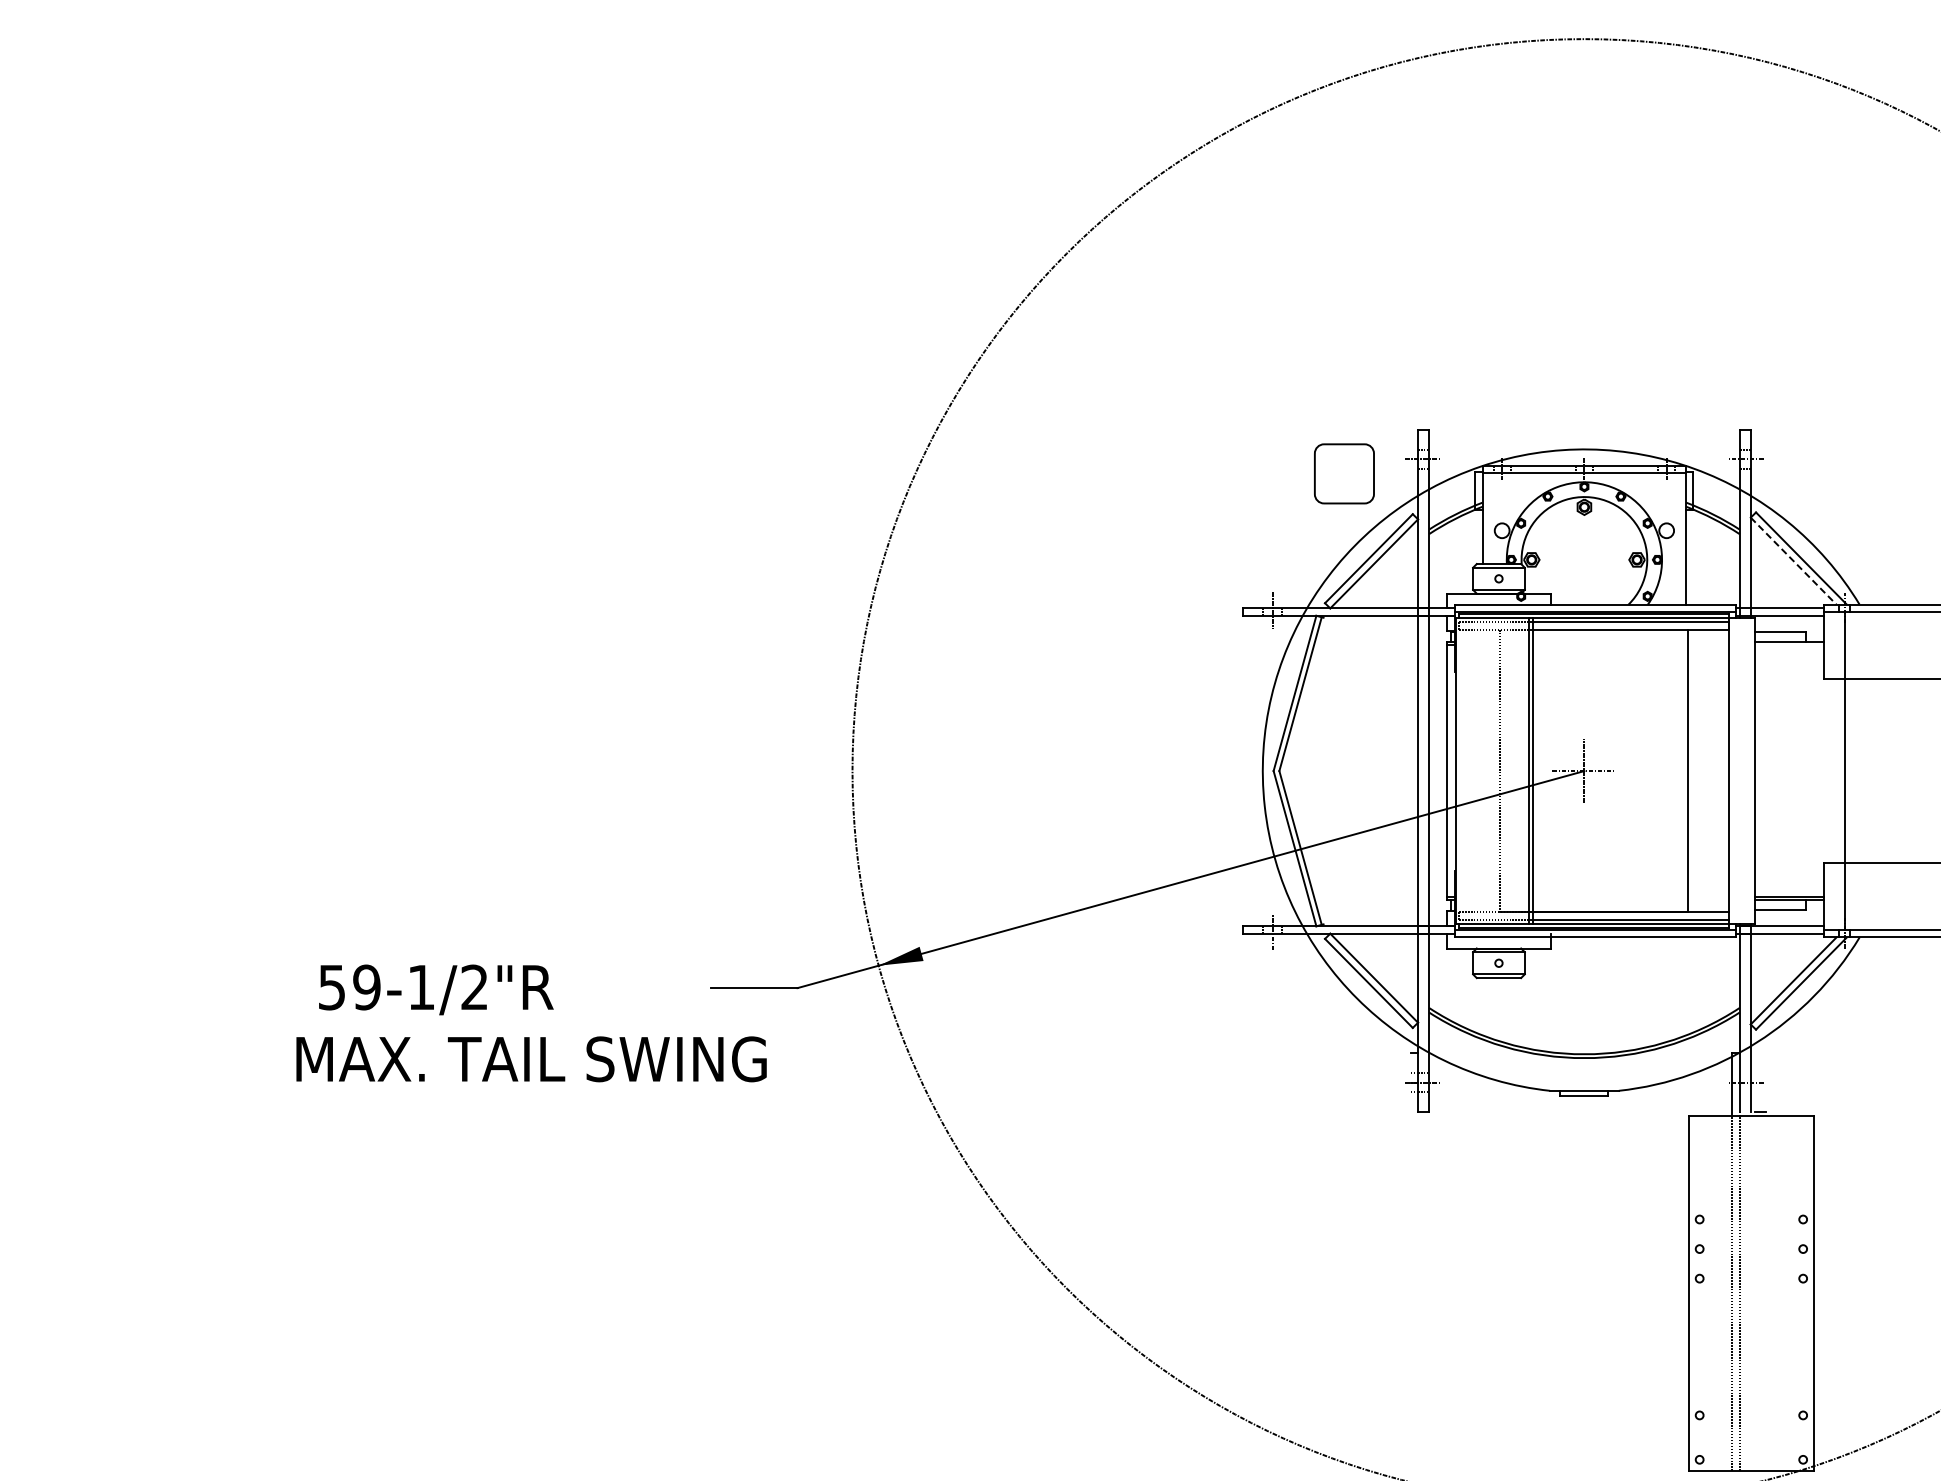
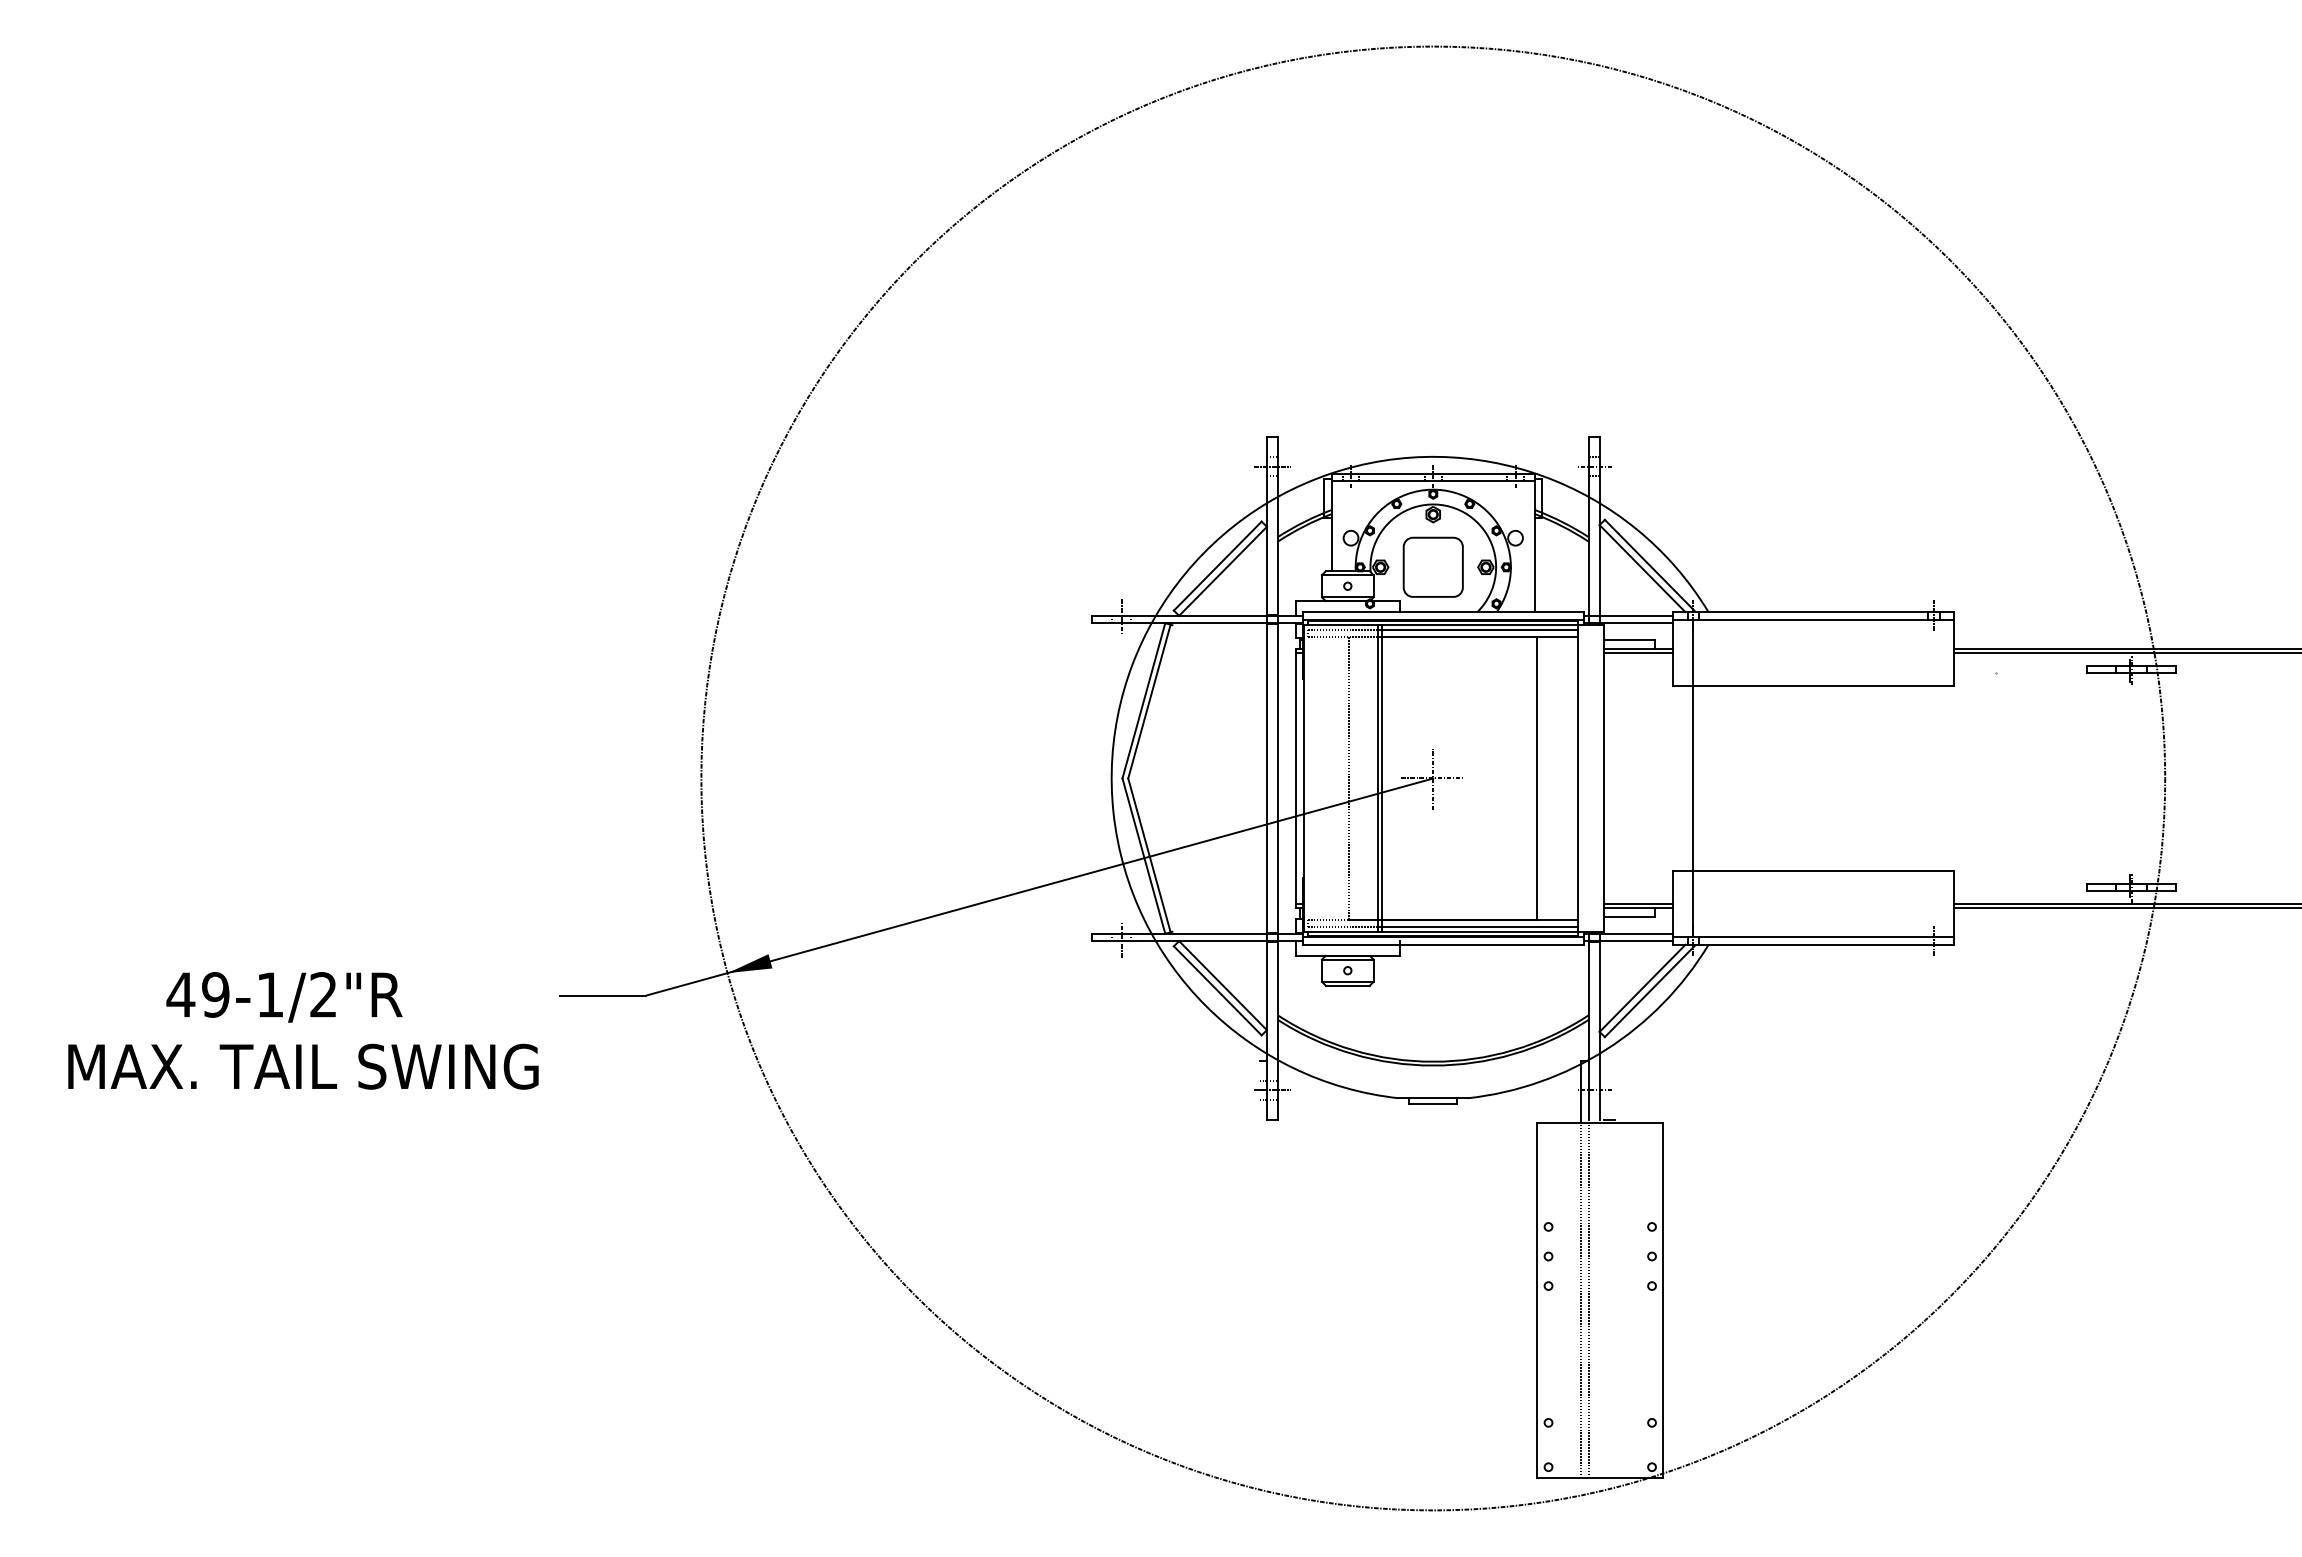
part: (1343, 473) -> (1432, 566), moved
line: (1793, 561) -> (1642, 568), dashed -> solid
line: (1789, 645) -> (1638, 652), added
text: (331, 987) -> (180, 994), 59-1/2"R -> 49-1/2"R
text: (531, 1059) -> (303, 1066), moved

